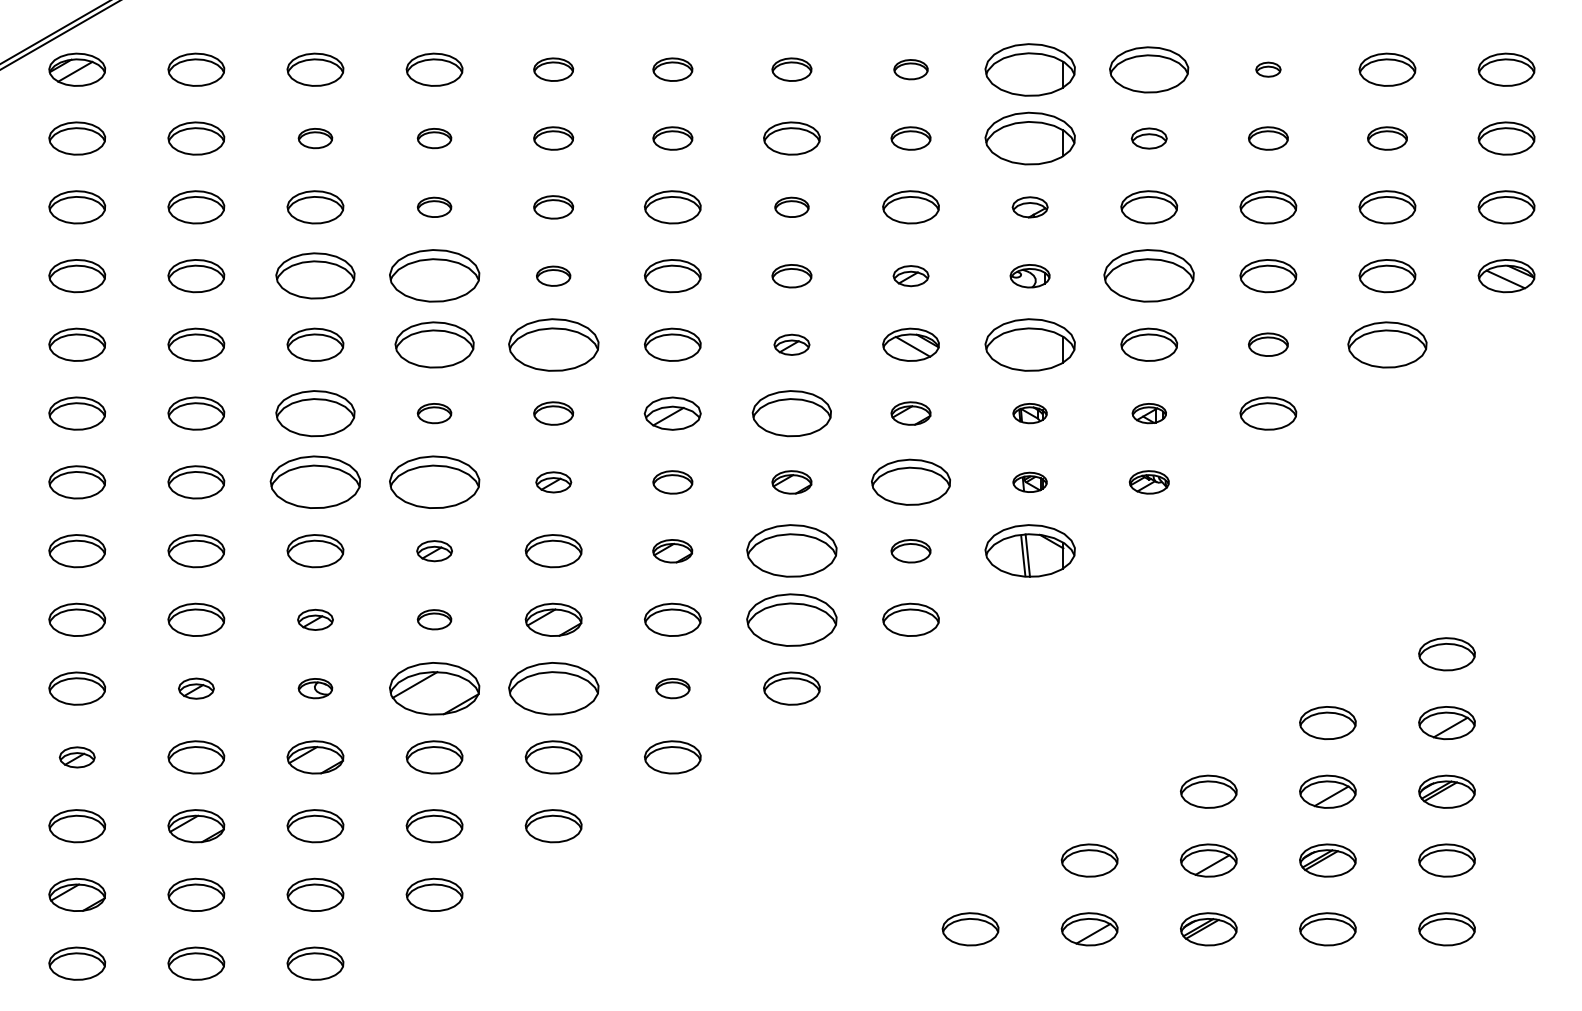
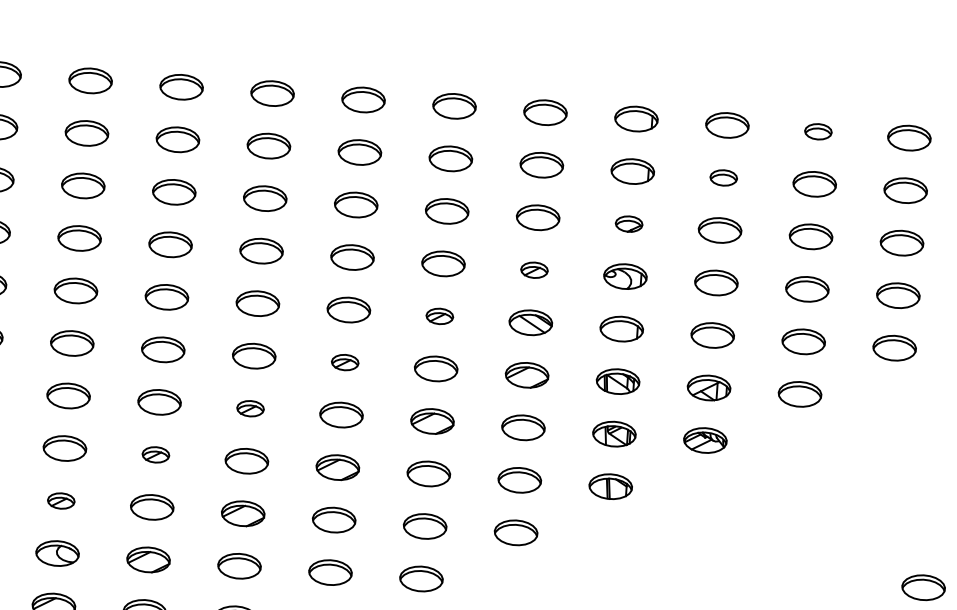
part: (553, 69) -> (272, 93), size x1.43
part: (672, 69) -> (363, 99), size x1.43
part: (791, 69) -> (454, 106), size x1.43
part: (910, 69) -> (545, 112), size x1.67
part: (1029, 69) -> (635, 118), size x0.62
part: (1149, 69) -> (727, 125), size x0.71
part: (1268, 69) -> (818, 131), size x1.43
part: (315, 138) -> (86, 133), size x1.67
part: (434, 138) -> (177, 139), size x1.67
part: (553, 138) -> (268, 146), size x1.43
part: (672, 138) -> (359, 152), size x1.43
part: (910, 138) -> (541, 165), size x1.43
part: (1029, 138) -> (632, 171), size x0.62
part: (1268, 138) -> (814, 184), size x1.43
part: (1387, 138) -> (905, 190), size x1.43
part: (434, 207) -> (174, 192), size x1.67
part: (553, 207) -> (265, 198), size x1.43
part: (791, 207) -> (446, 211), size x1.67
part: (315, 276) -> (79, 238), size x0.71
part: (434, 276) -> (170, 245), size x0.62
part: (553, 276) -> (261, 251), size x1.67
part: (791, 276) -> (443, 264), size x1.43
part: (1029, 276) -> (624, 276), size x1.43
part: (1149, 276) -> (716, 283), size x0.62
part: (434, 344) -> (166, 297), size x0.71
part: (553, 344) -> (257, 303), size x0.62
part: (1029, 344) -> (621, 328), size x0.62
part: (1268, 344) -> (803, 341), size x1.43
part: (1387, 344) -> (894, 347), size x0.71
part: (315, 413) -> (72, 343), size x0.71
part: (434, 413) -> (163, 349), size x1.67
part: (553, 413) -> (254, 356), size x1.43
part: (672, 413) -> (344, 362), size x0.62
part: (791, 413) -> (435, 368), size x0.71
part: (910, 413) -> (526, 375), size x1.43
part: (1029, 413) -> (617, 381), size x1.67
part: (1149, 413) -> (709, 387), size x1.67
part: (315, 482) -> (68, 396), size x0.62
part: (434, 482) -> (159, 402), size x0.62
part: (672, 482) -> (341, 415), size x1.43
part: (791, 482) -> (432, 421), size x1.43
part: (910, 482) -> (523, 427), size x0.71
part: (1029, 482) -> (613, 434), size x1.67
part: (1149, 482) -> (705, 440), size x1.43
part: (672, 551) -> (337, 467), size x1.43
part: (791, 551) -> (428, 474), size x0.62
part: (910, 551) -> (519, 480), size x1.43
part: (1029, 551) -> (610, 486), size x0.62
part: (434, 619) -> (152, 507), size x1.67
part: (791, 619) -> (424, 526), size x0.62
part: (315, 688) -> (57, 553), size x1.67
part: (434, 688) -> (148, 559), size x0.62
part: (553, 688) -> (239, 566), size x0.62
part: (672, 688) -> (330, 572), size x1.67

